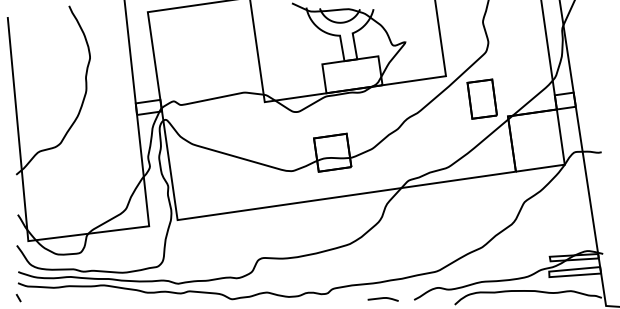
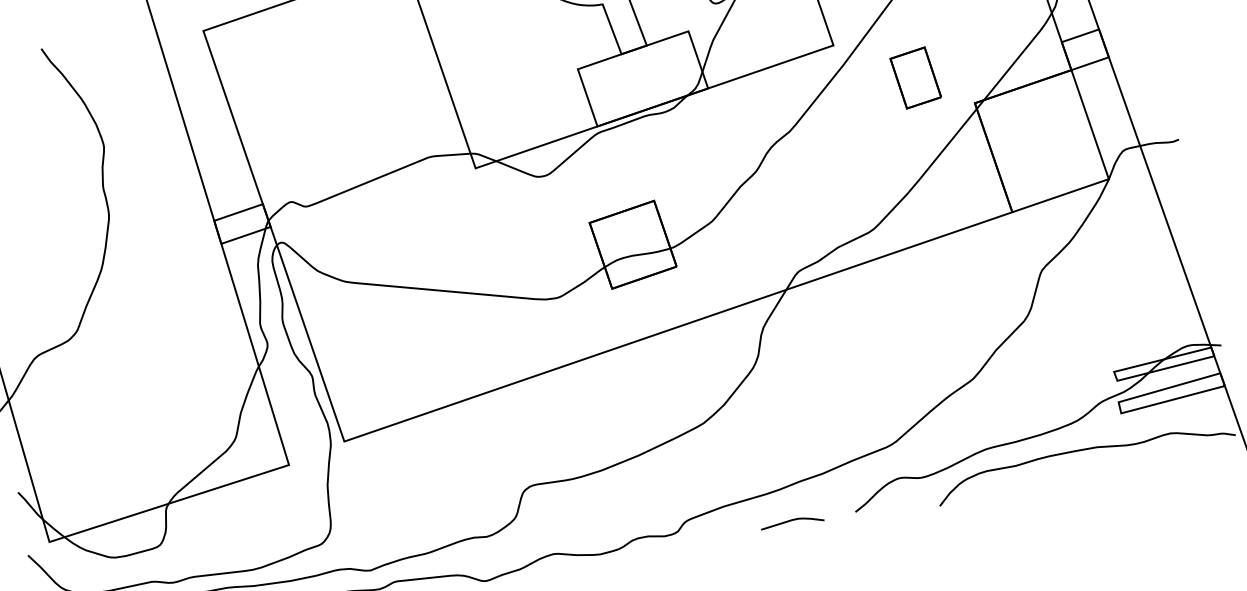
part: (481, 98) -> (914, 77), size x0.7

